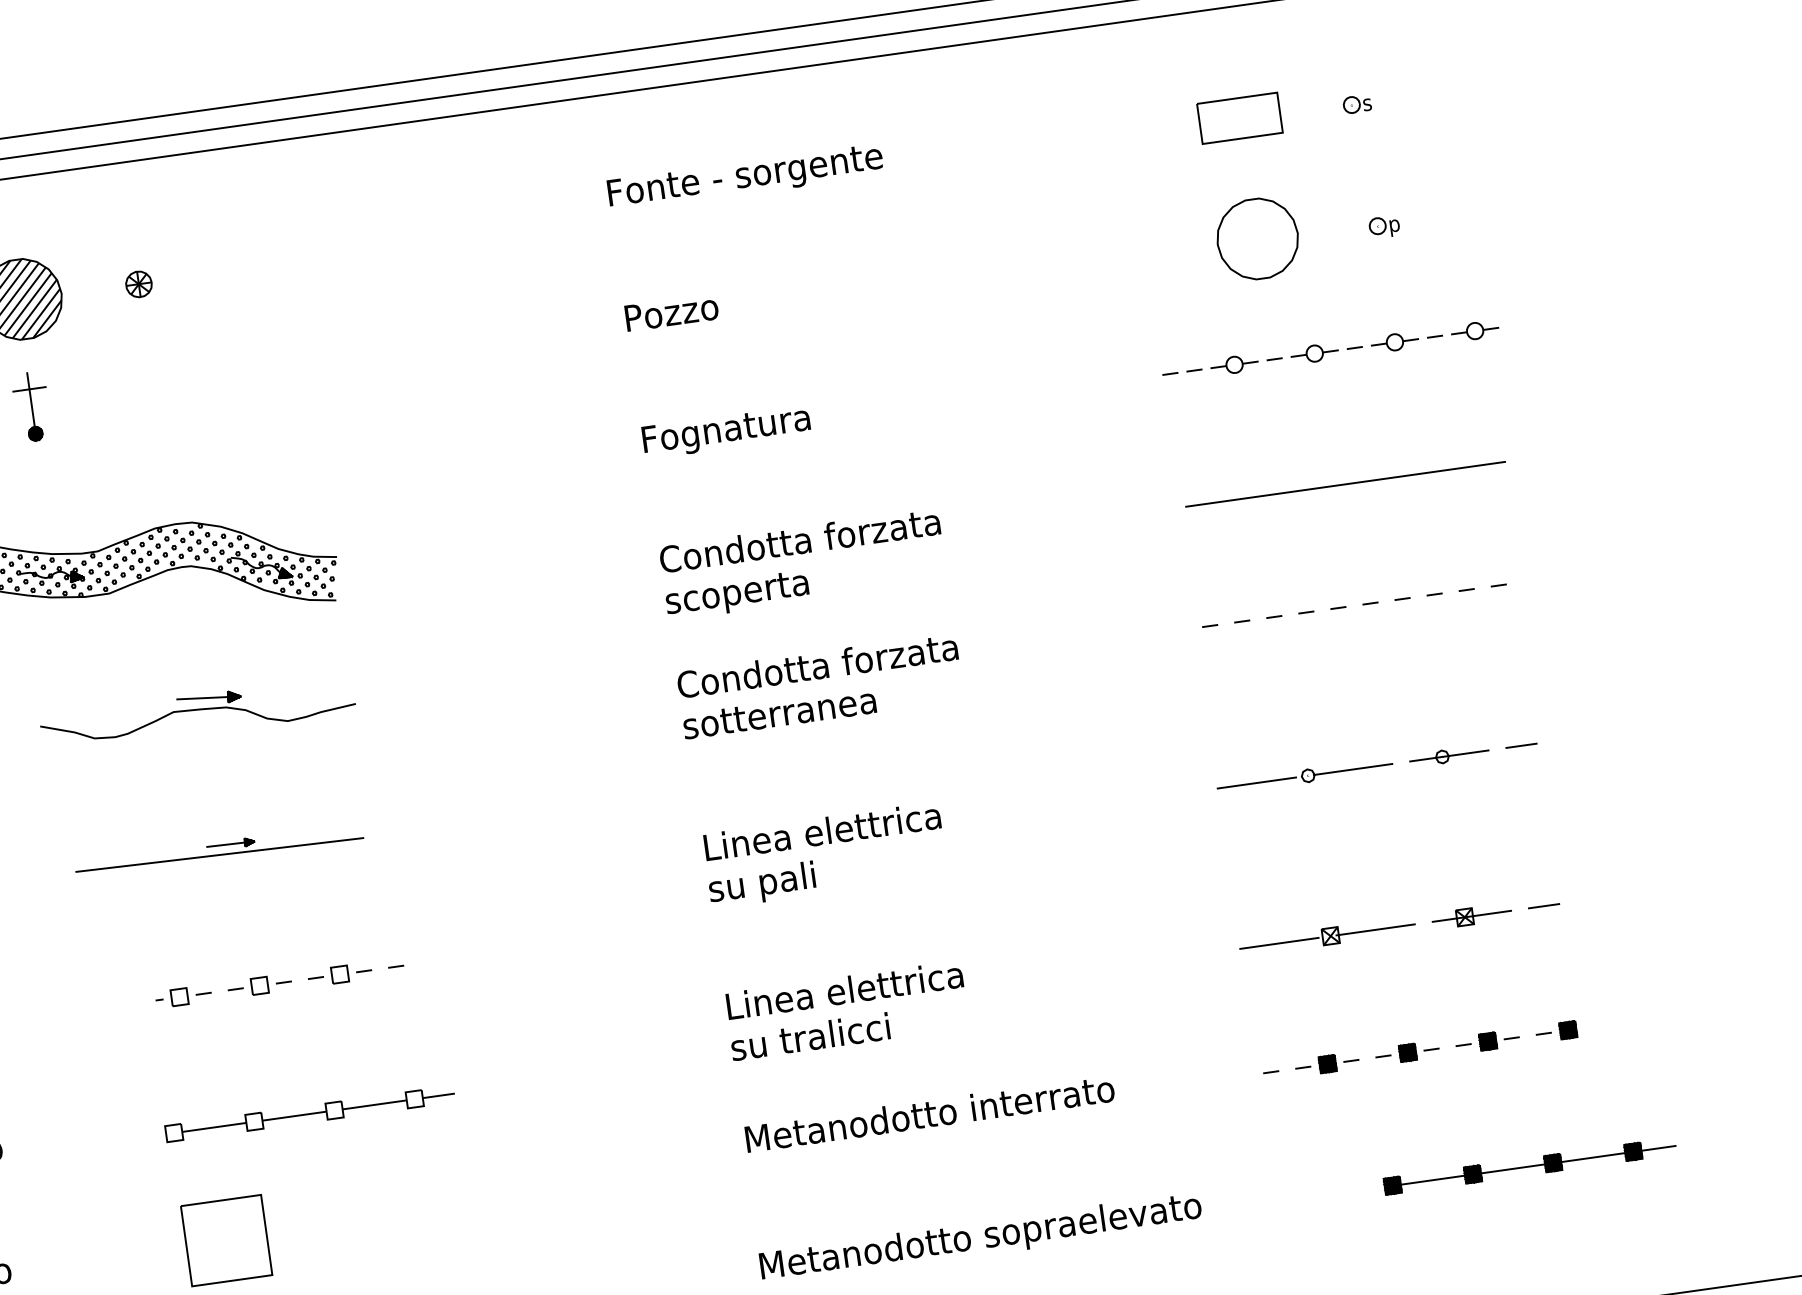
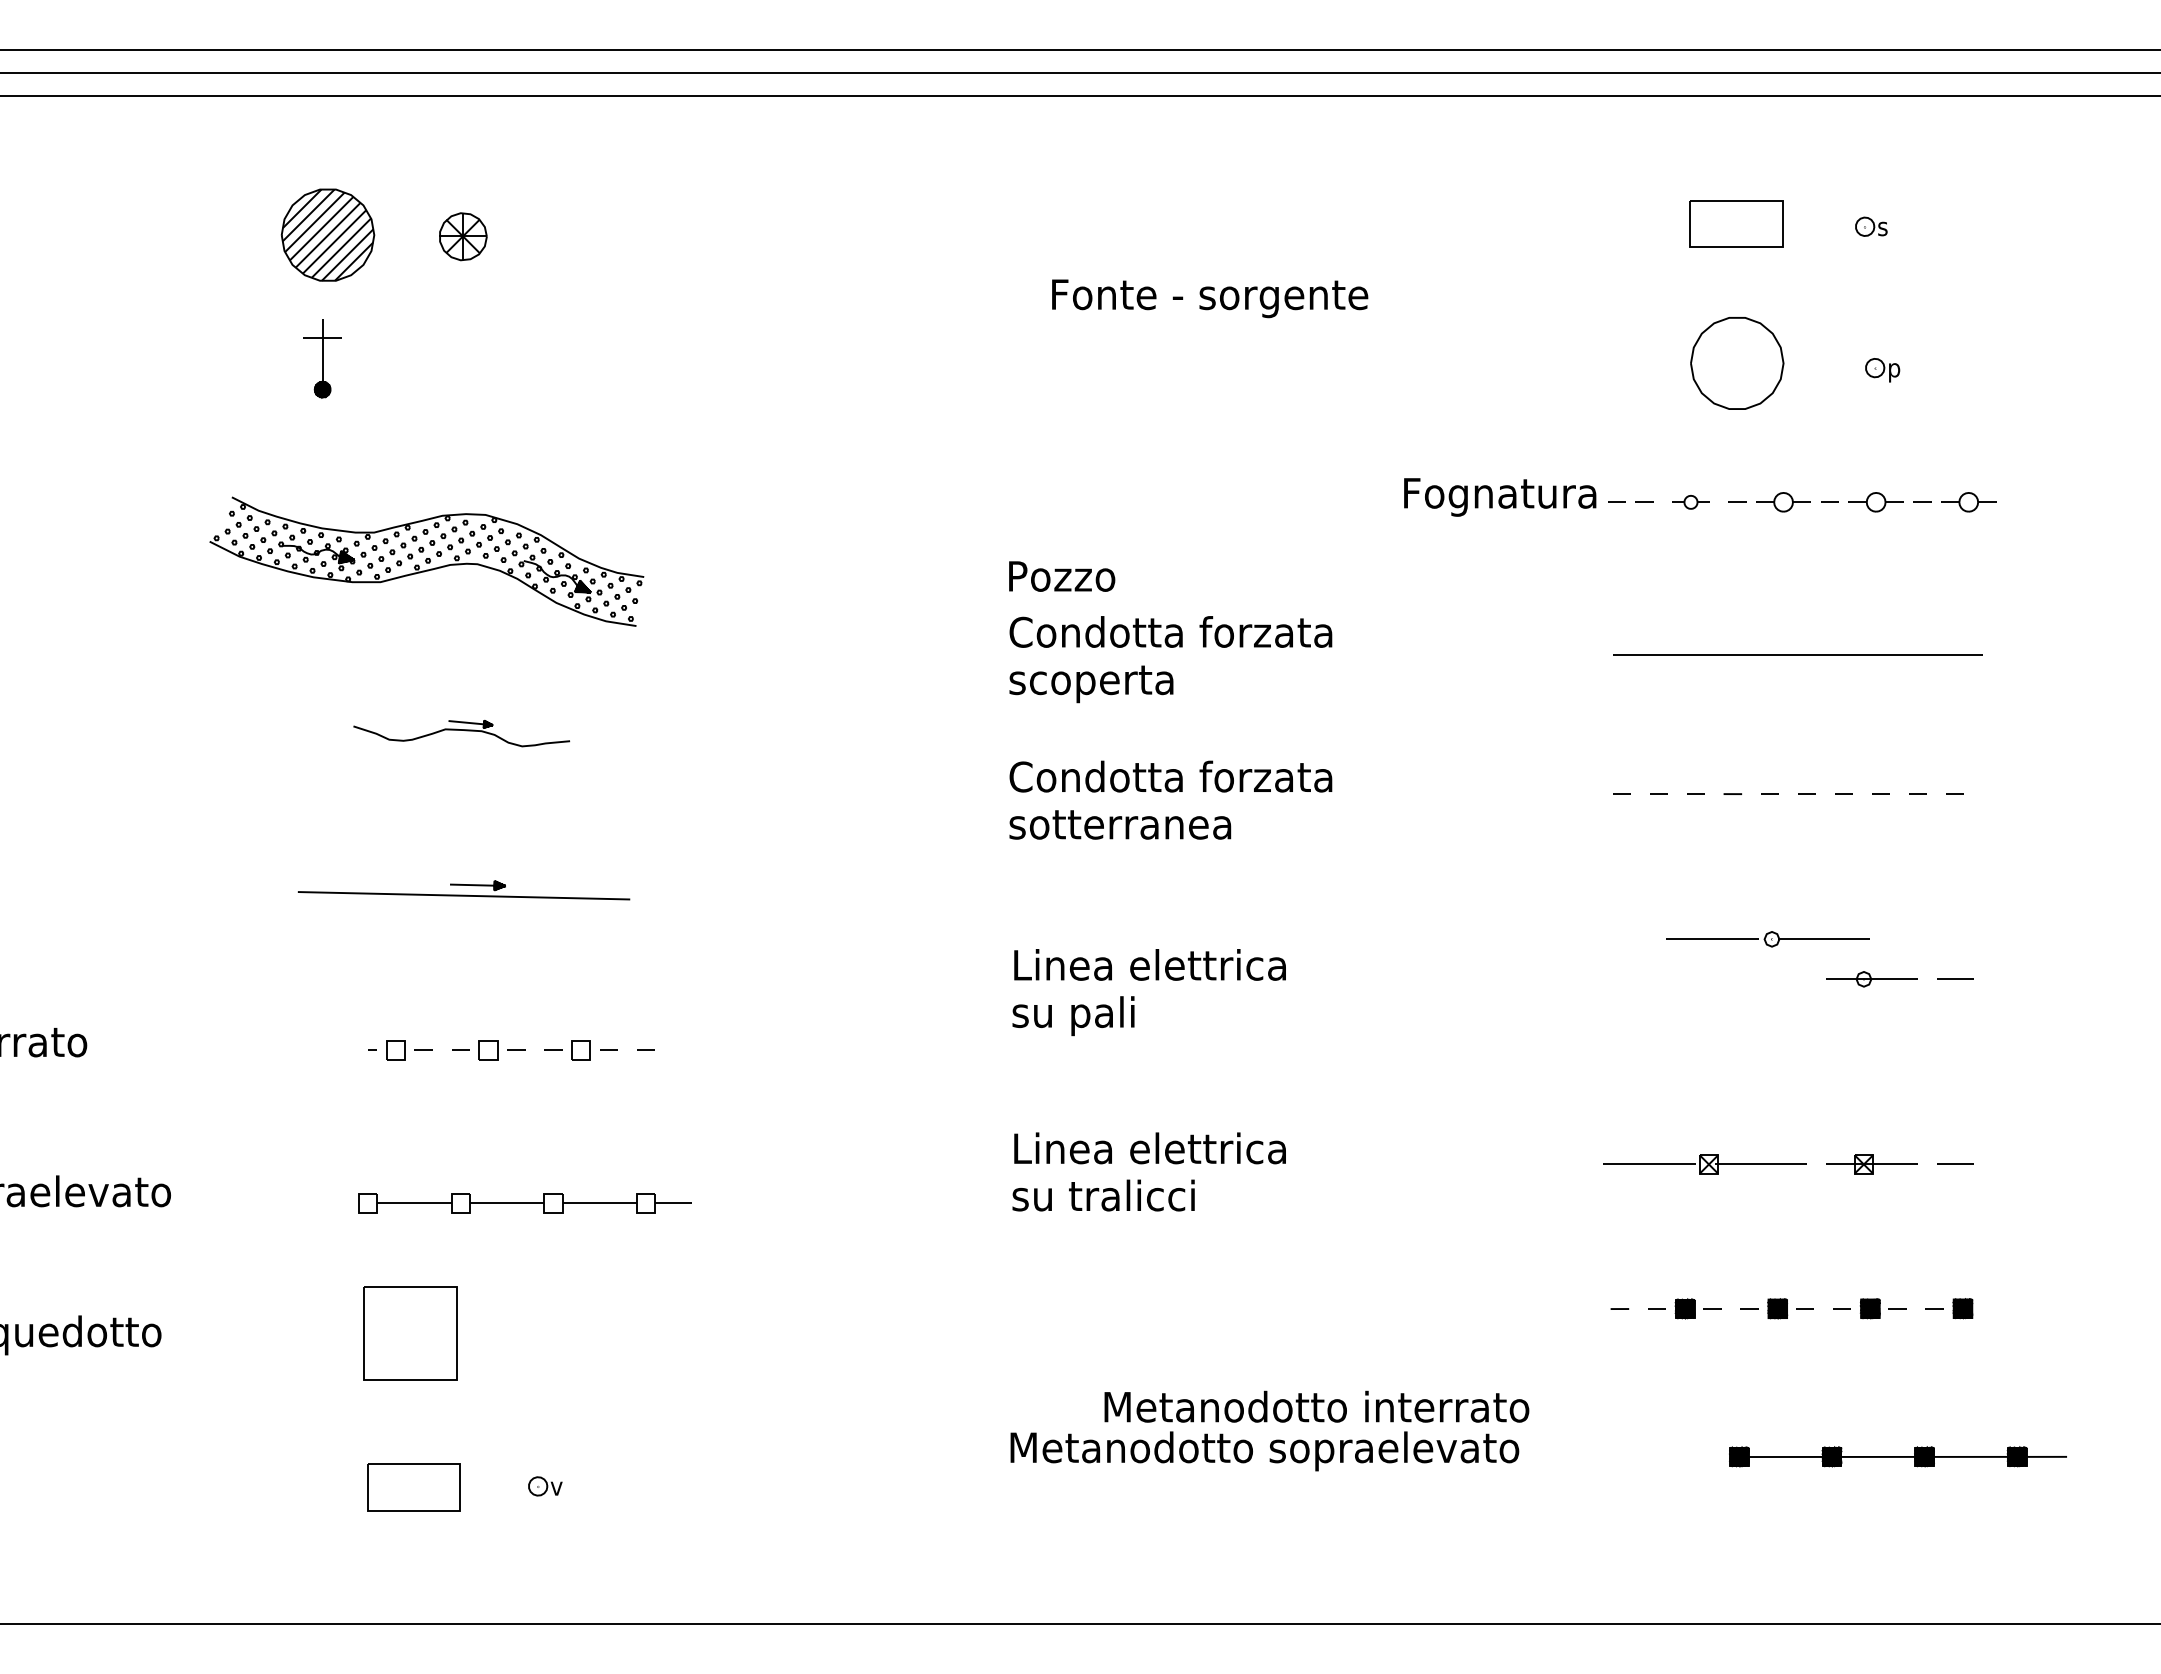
text: (745, 177) -> (1210, 298), moved
part: (139, 284) -> (463, 236), size x1.6
text: (672, 312) -> (1062, 576), moved
part: (1234, 365) -> (1690, 502), size x0.7
text: (726, 431) -> (1500, 497), moved
part: (197, 714) -> (461, 733), size x0.6
part: (1304, 776) -> (1767, 939), moved
text: (929, 1113) -> (1316, 1406), moved

